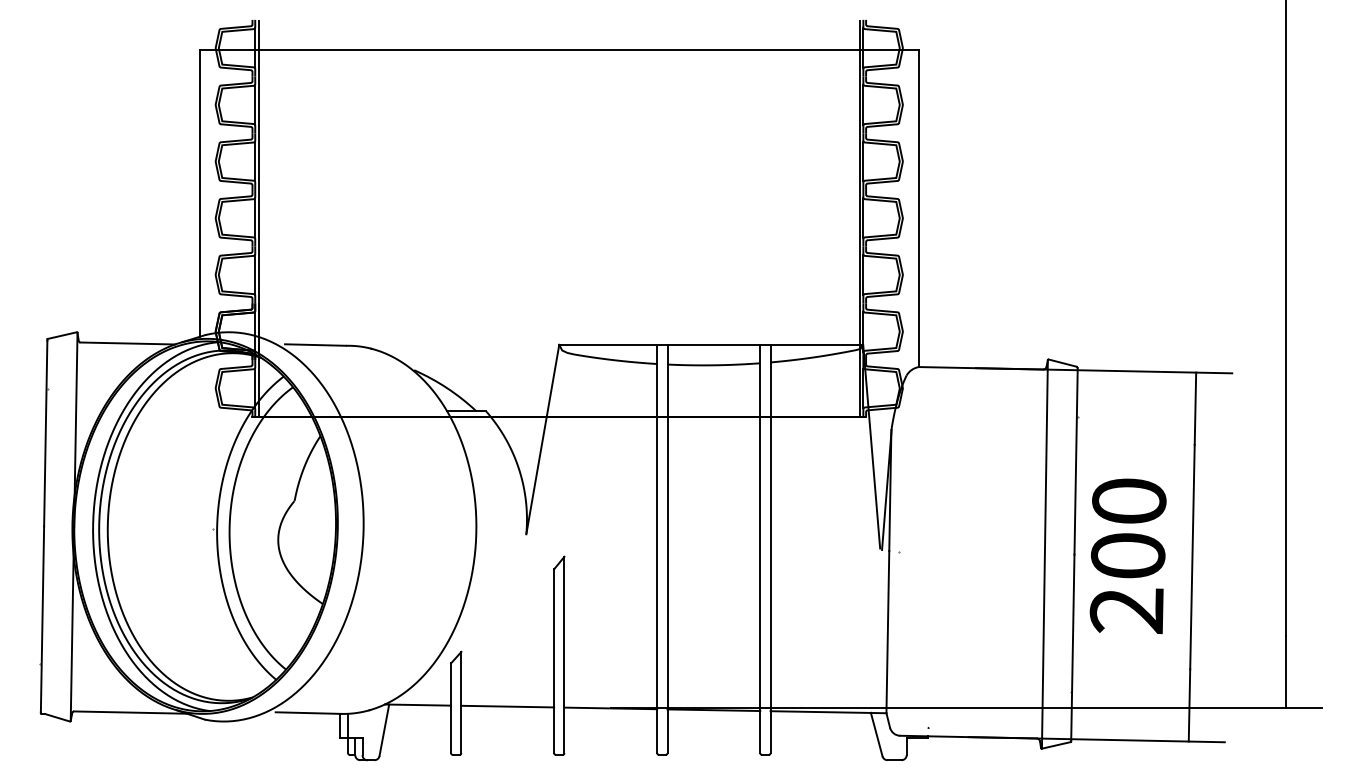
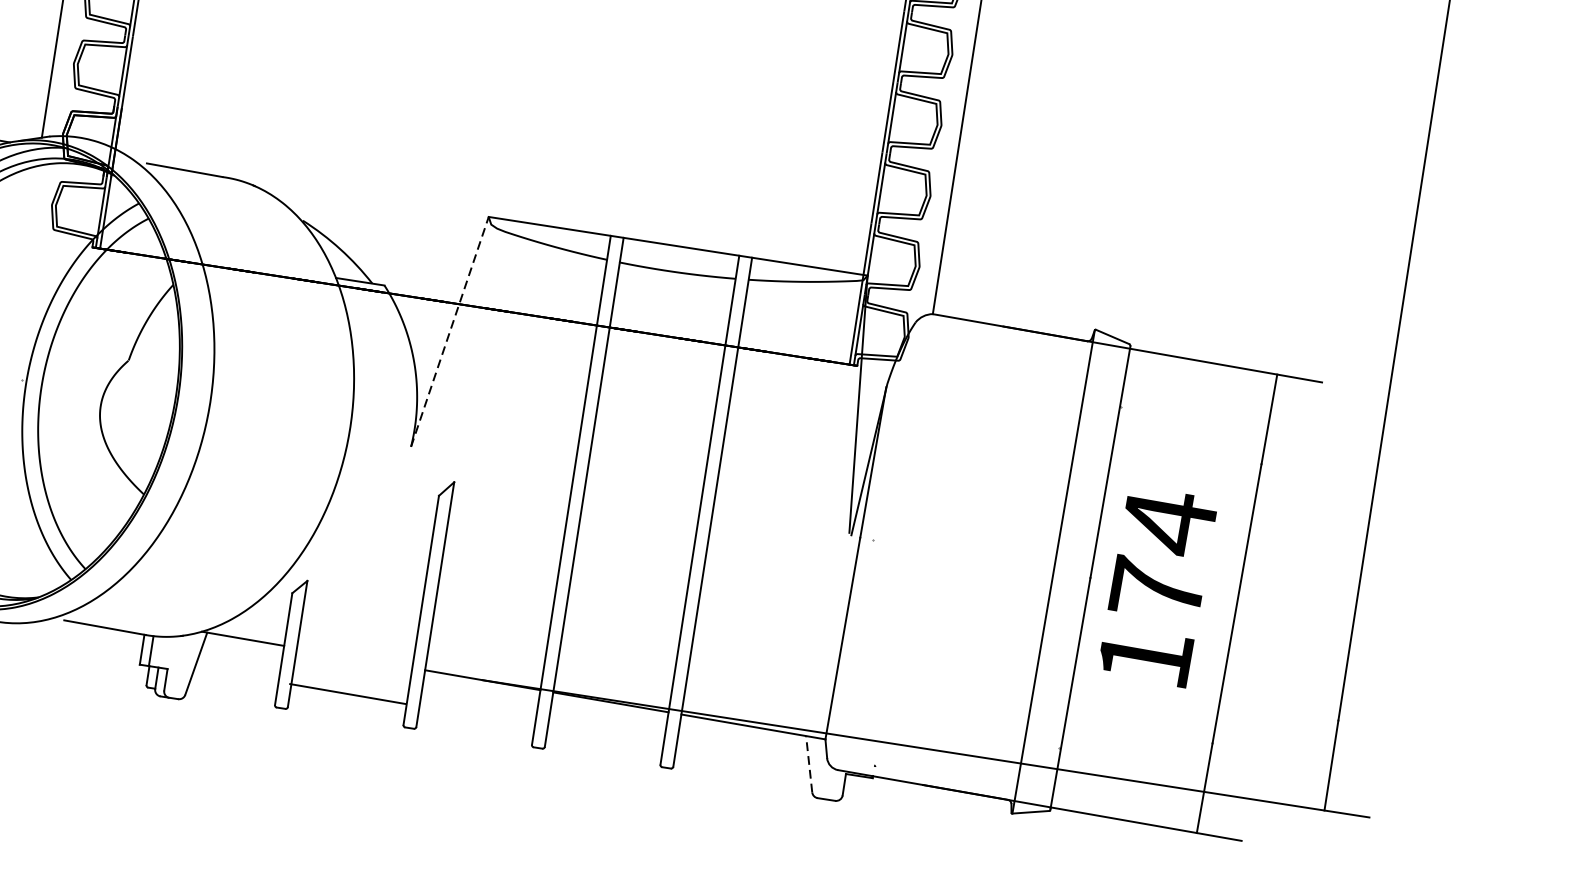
line: (542, 439) -> (449, 331), solid -> dashed
text: (1127, 555) -> (1156, 589), 200 -> 174
line: (507, 706) -> (347, 693), moved
line: (876, 734) -> (808, 763), solid -> dashed

